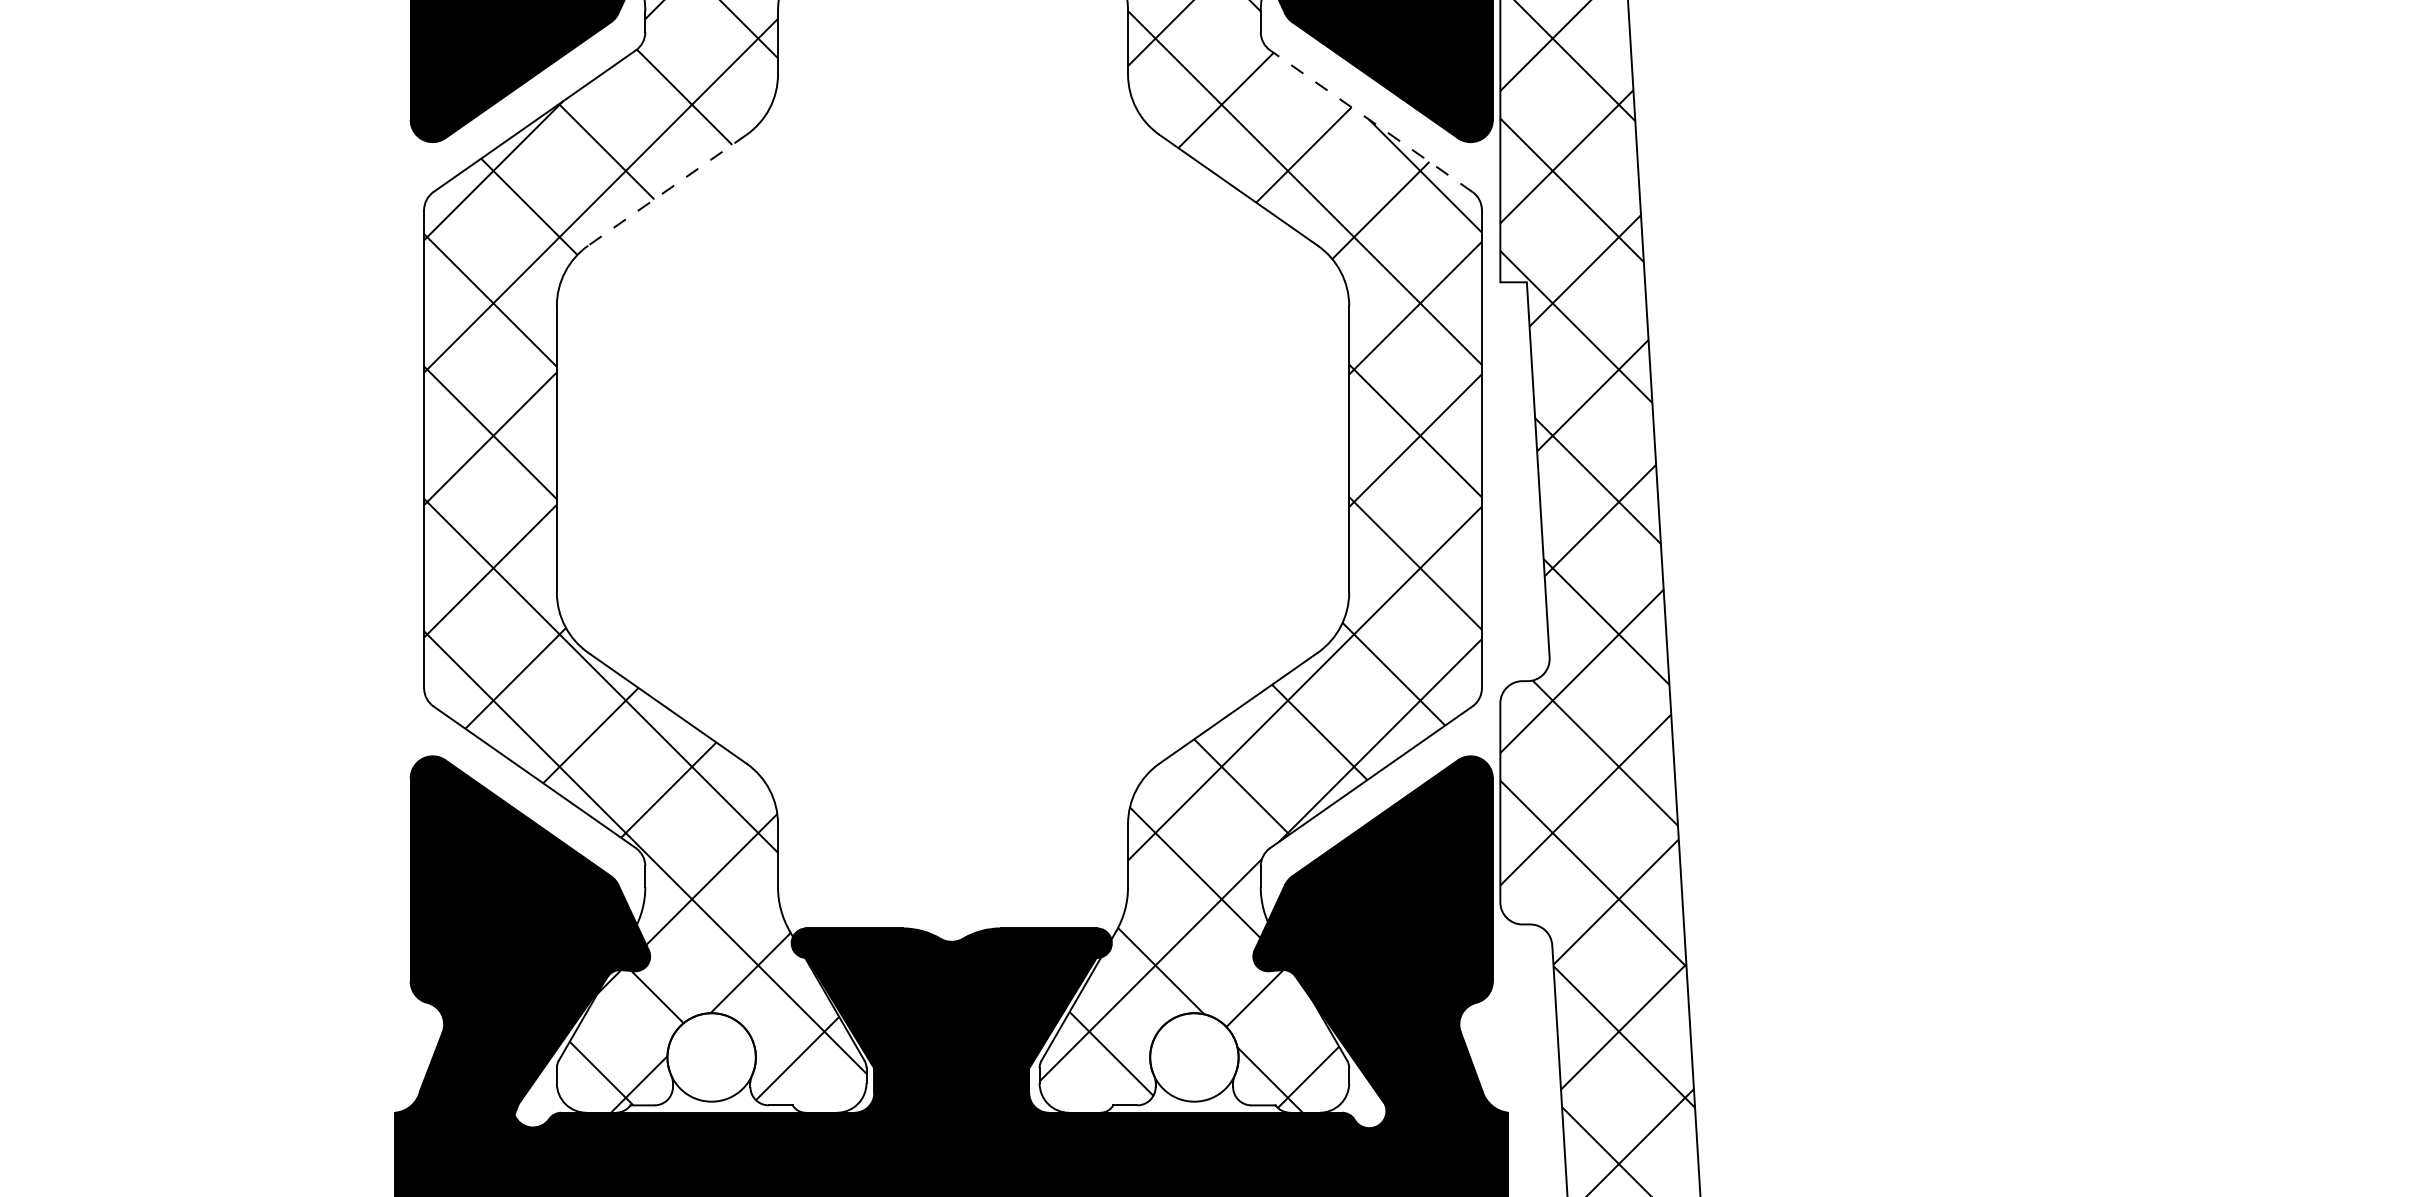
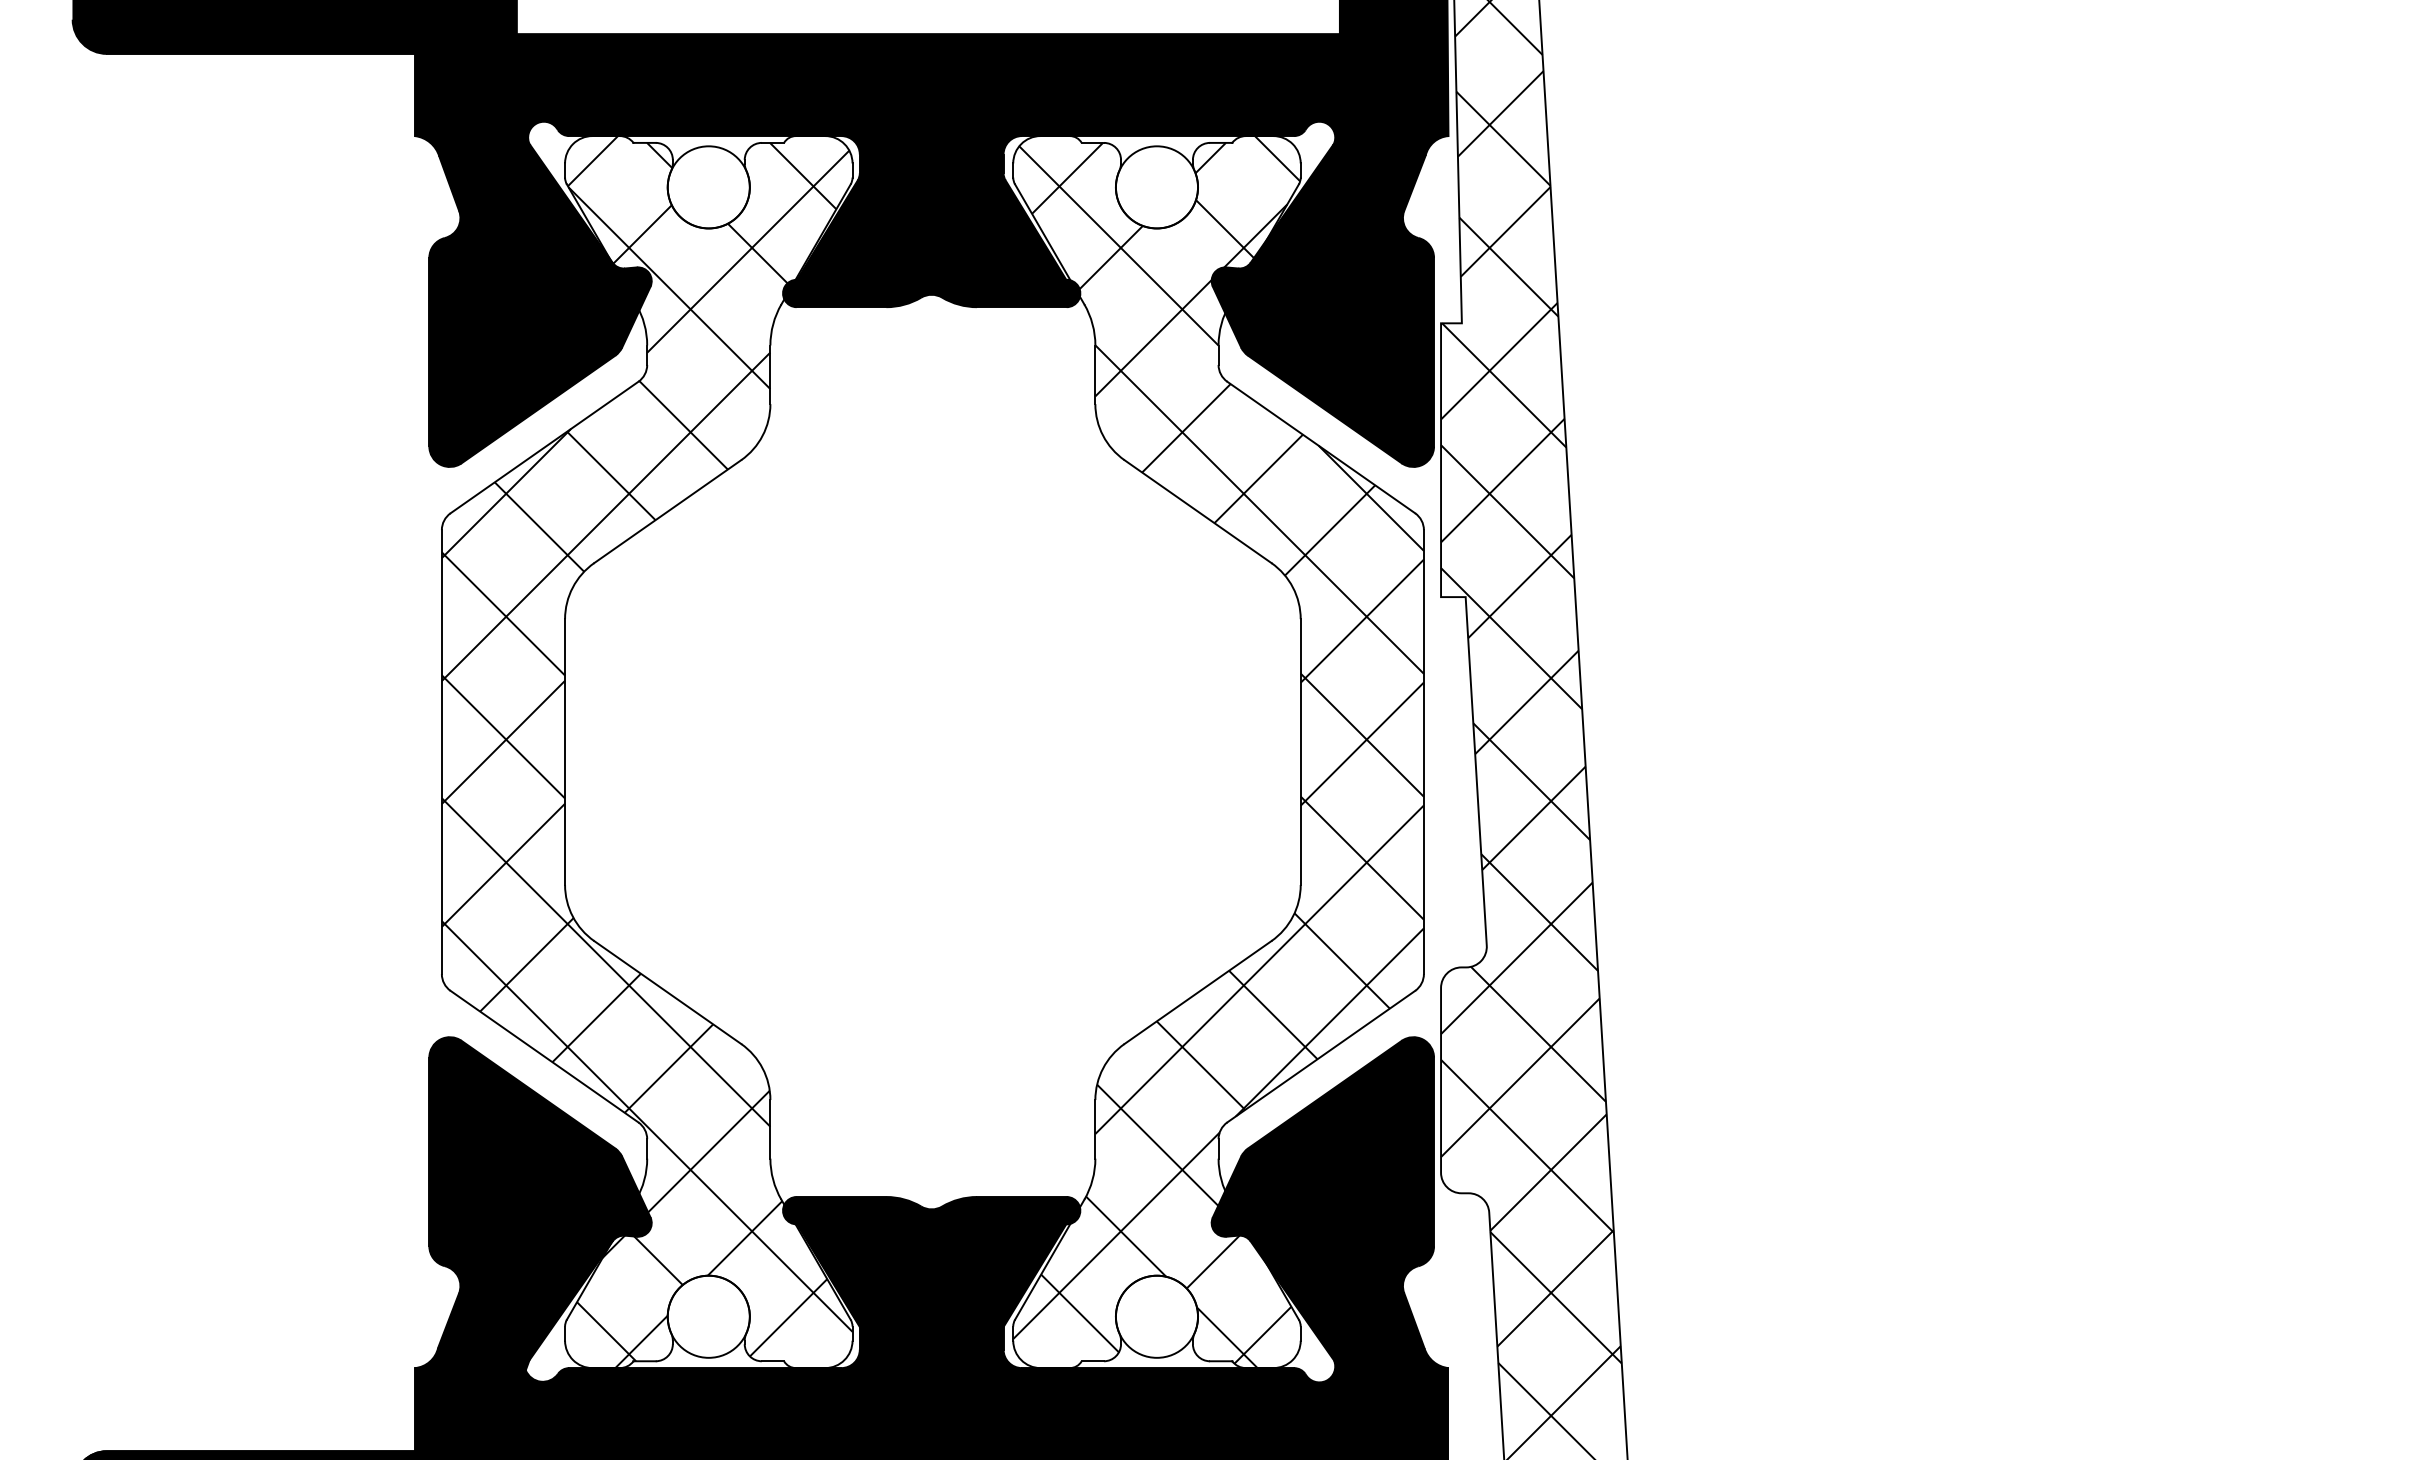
line: (1371, 121) -> (1321, 447), dashed -> solid
line: (667, 190) -> (667, 511), dashed -> solid

